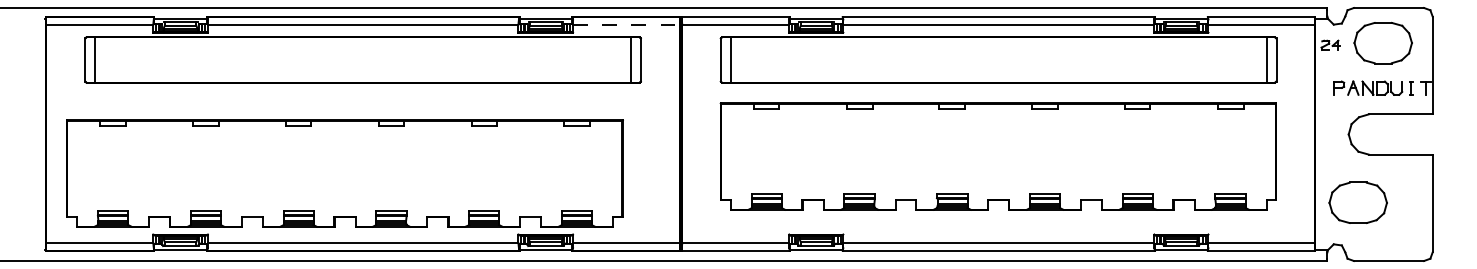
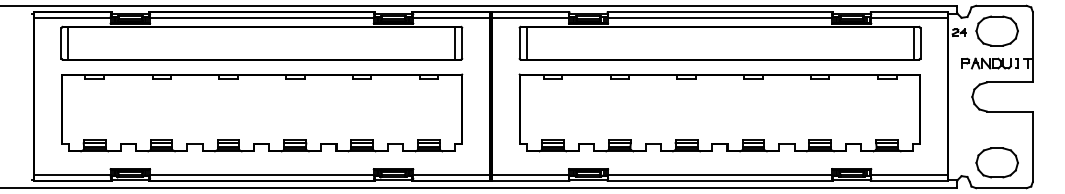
line: (627, 24) -> (452, 17), dashed -> solid
part: (344, 173) -> (261, 112), moved
part: (1357, 202) -> (996, 162), moved

